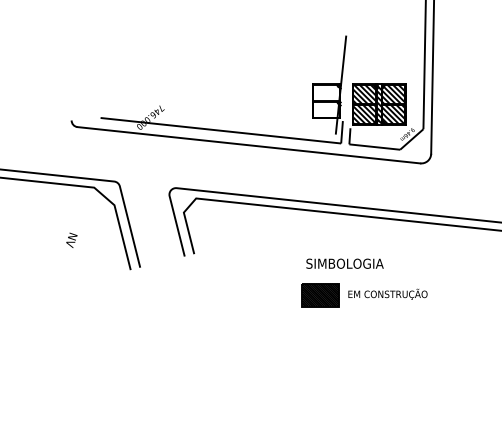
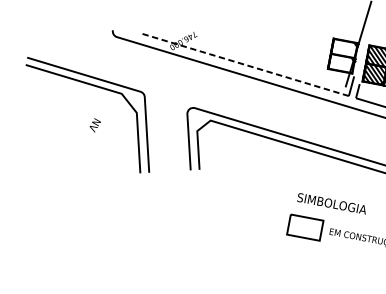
line: (220, 130) -> (243, 64), solid -> dashed
text: (71, 239) -> (94, 124), moved
hatch: (320, 294) -> (305, 226), removed

